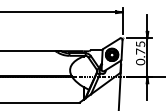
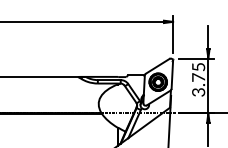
text: (140, 61) -> (198, 91), 0.75 -> 3.75

